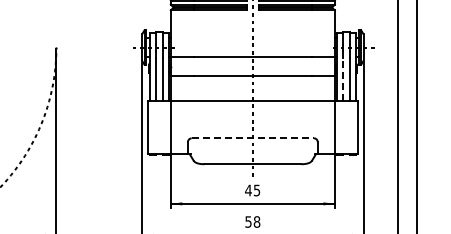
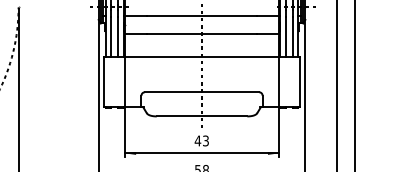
line: (342, 79) -> (285, 37), dashed -> solid
line: (253, 138) -> (202, 92), dashed -> solid
text: (257, 189) -> (206, 140), 45 -> 43

